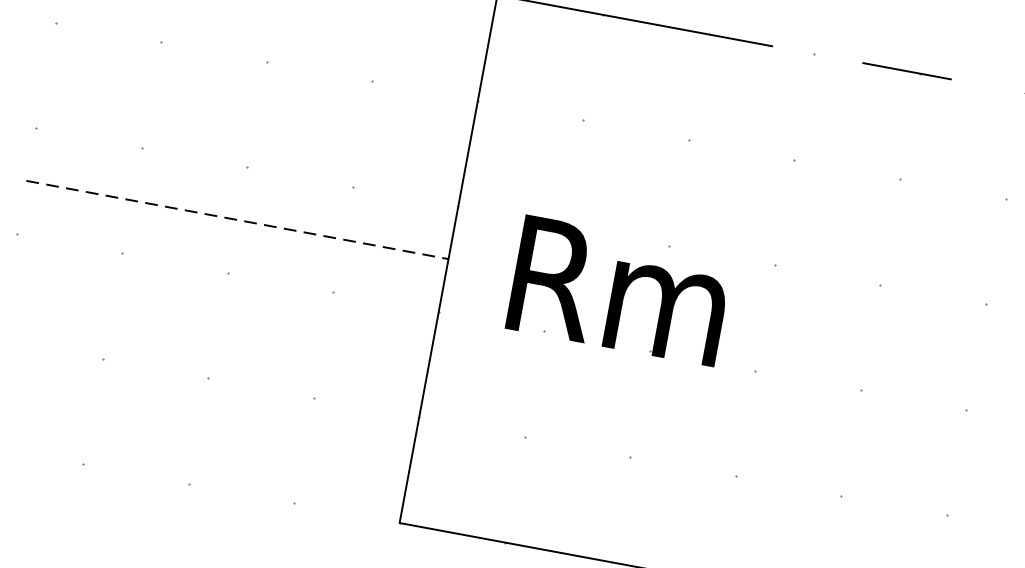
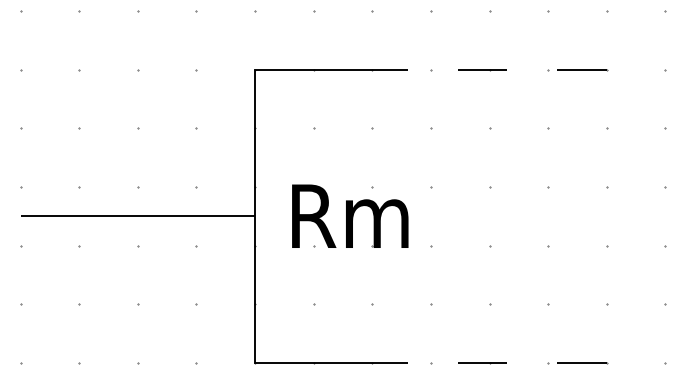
line: (238, 220) -> (138, 216), dashed -> solid

